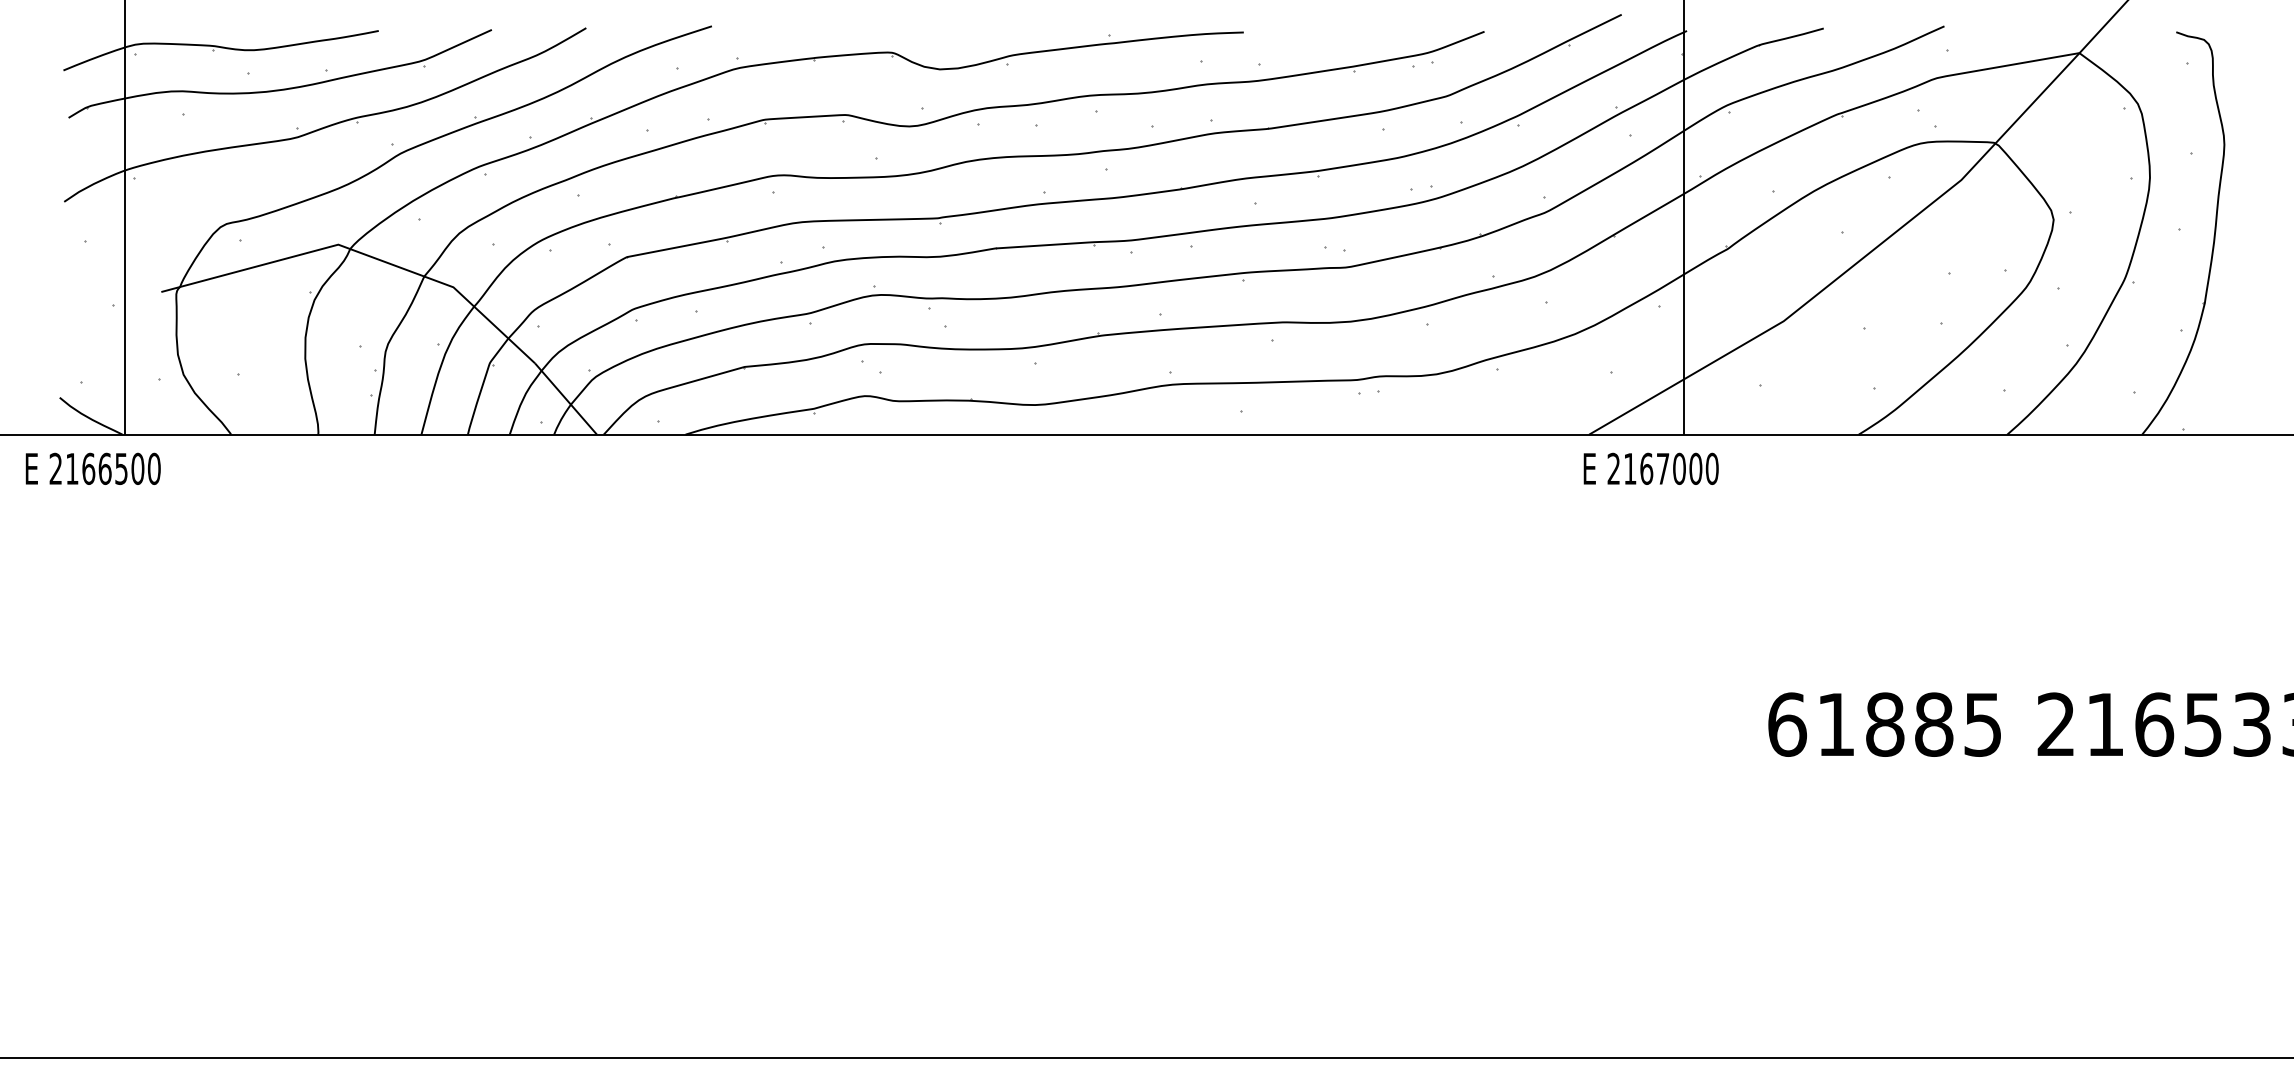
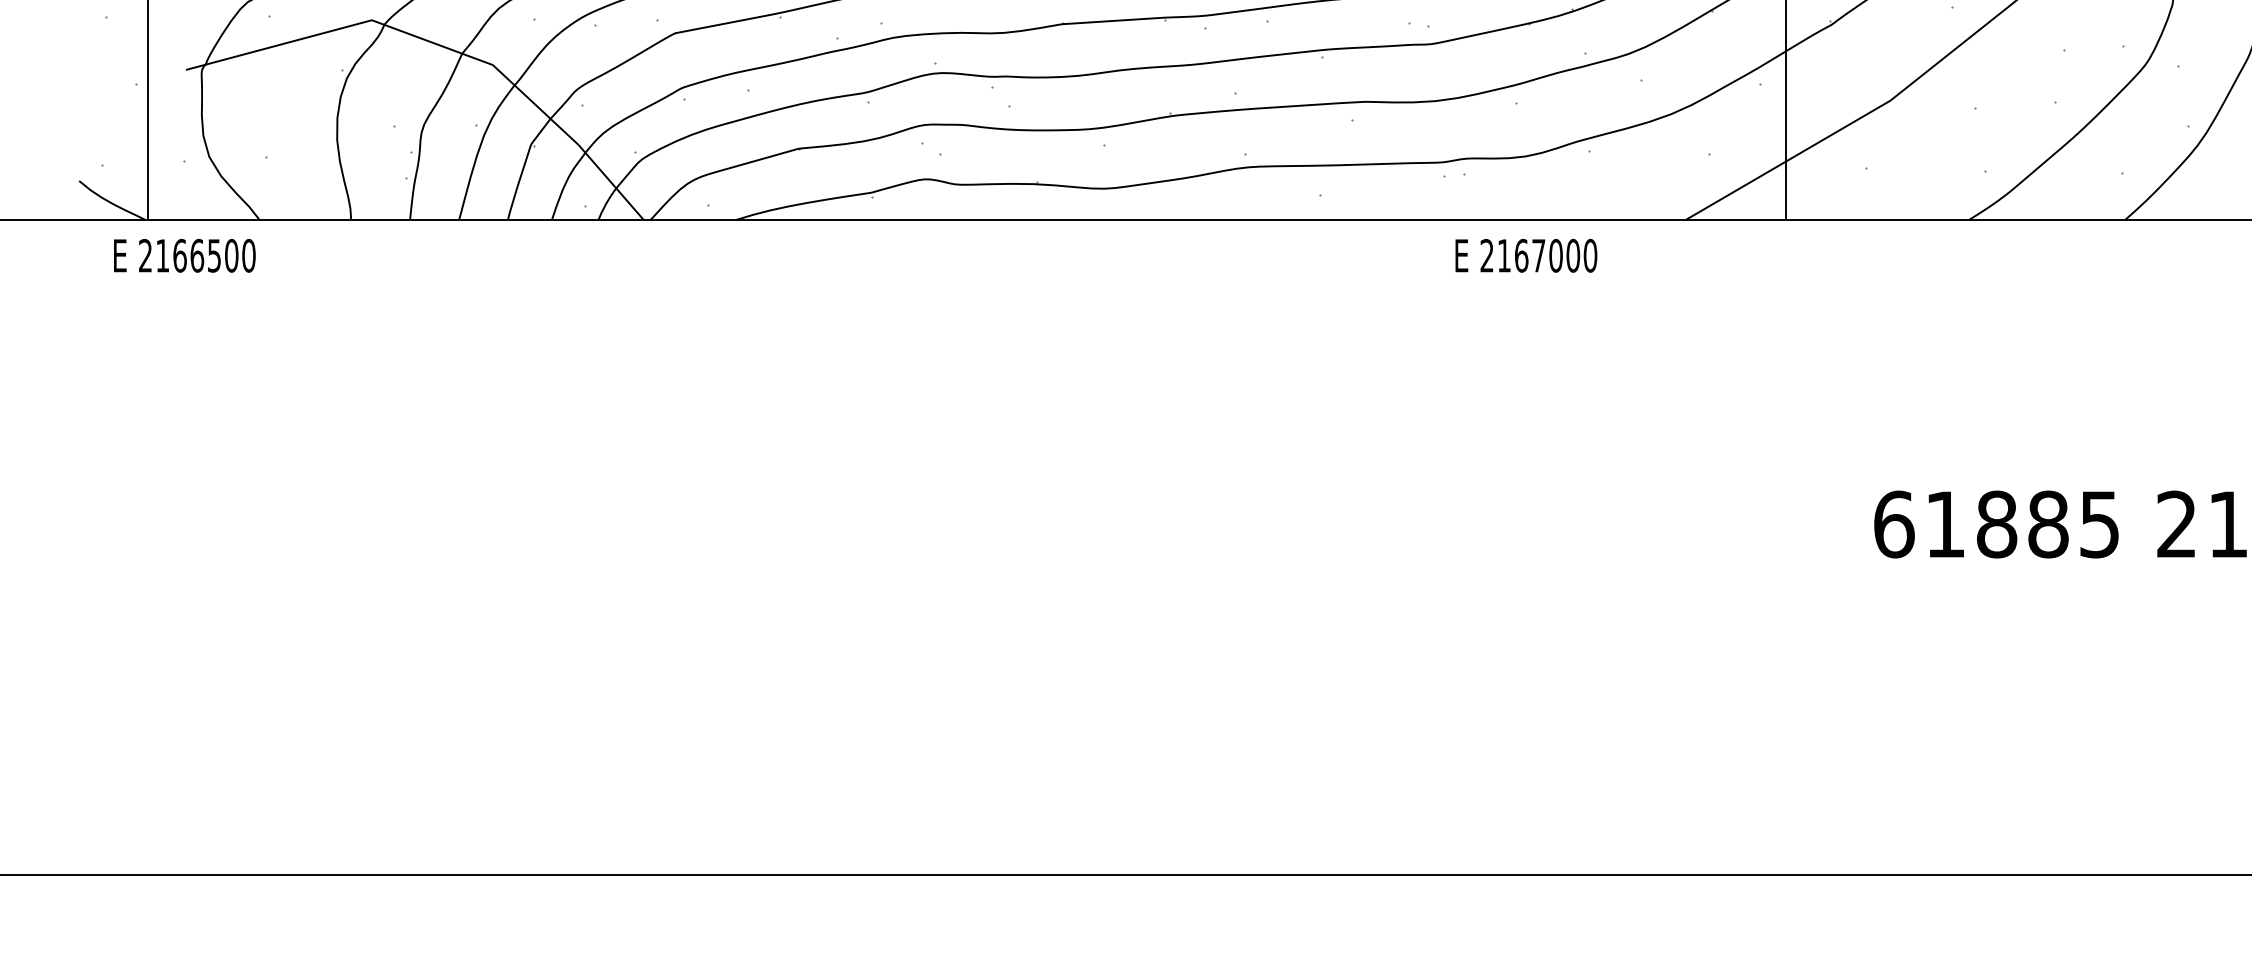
text: (92, 468) -> (184, 255), moved
text: (1650, 468) -> (1525, 255), moved

